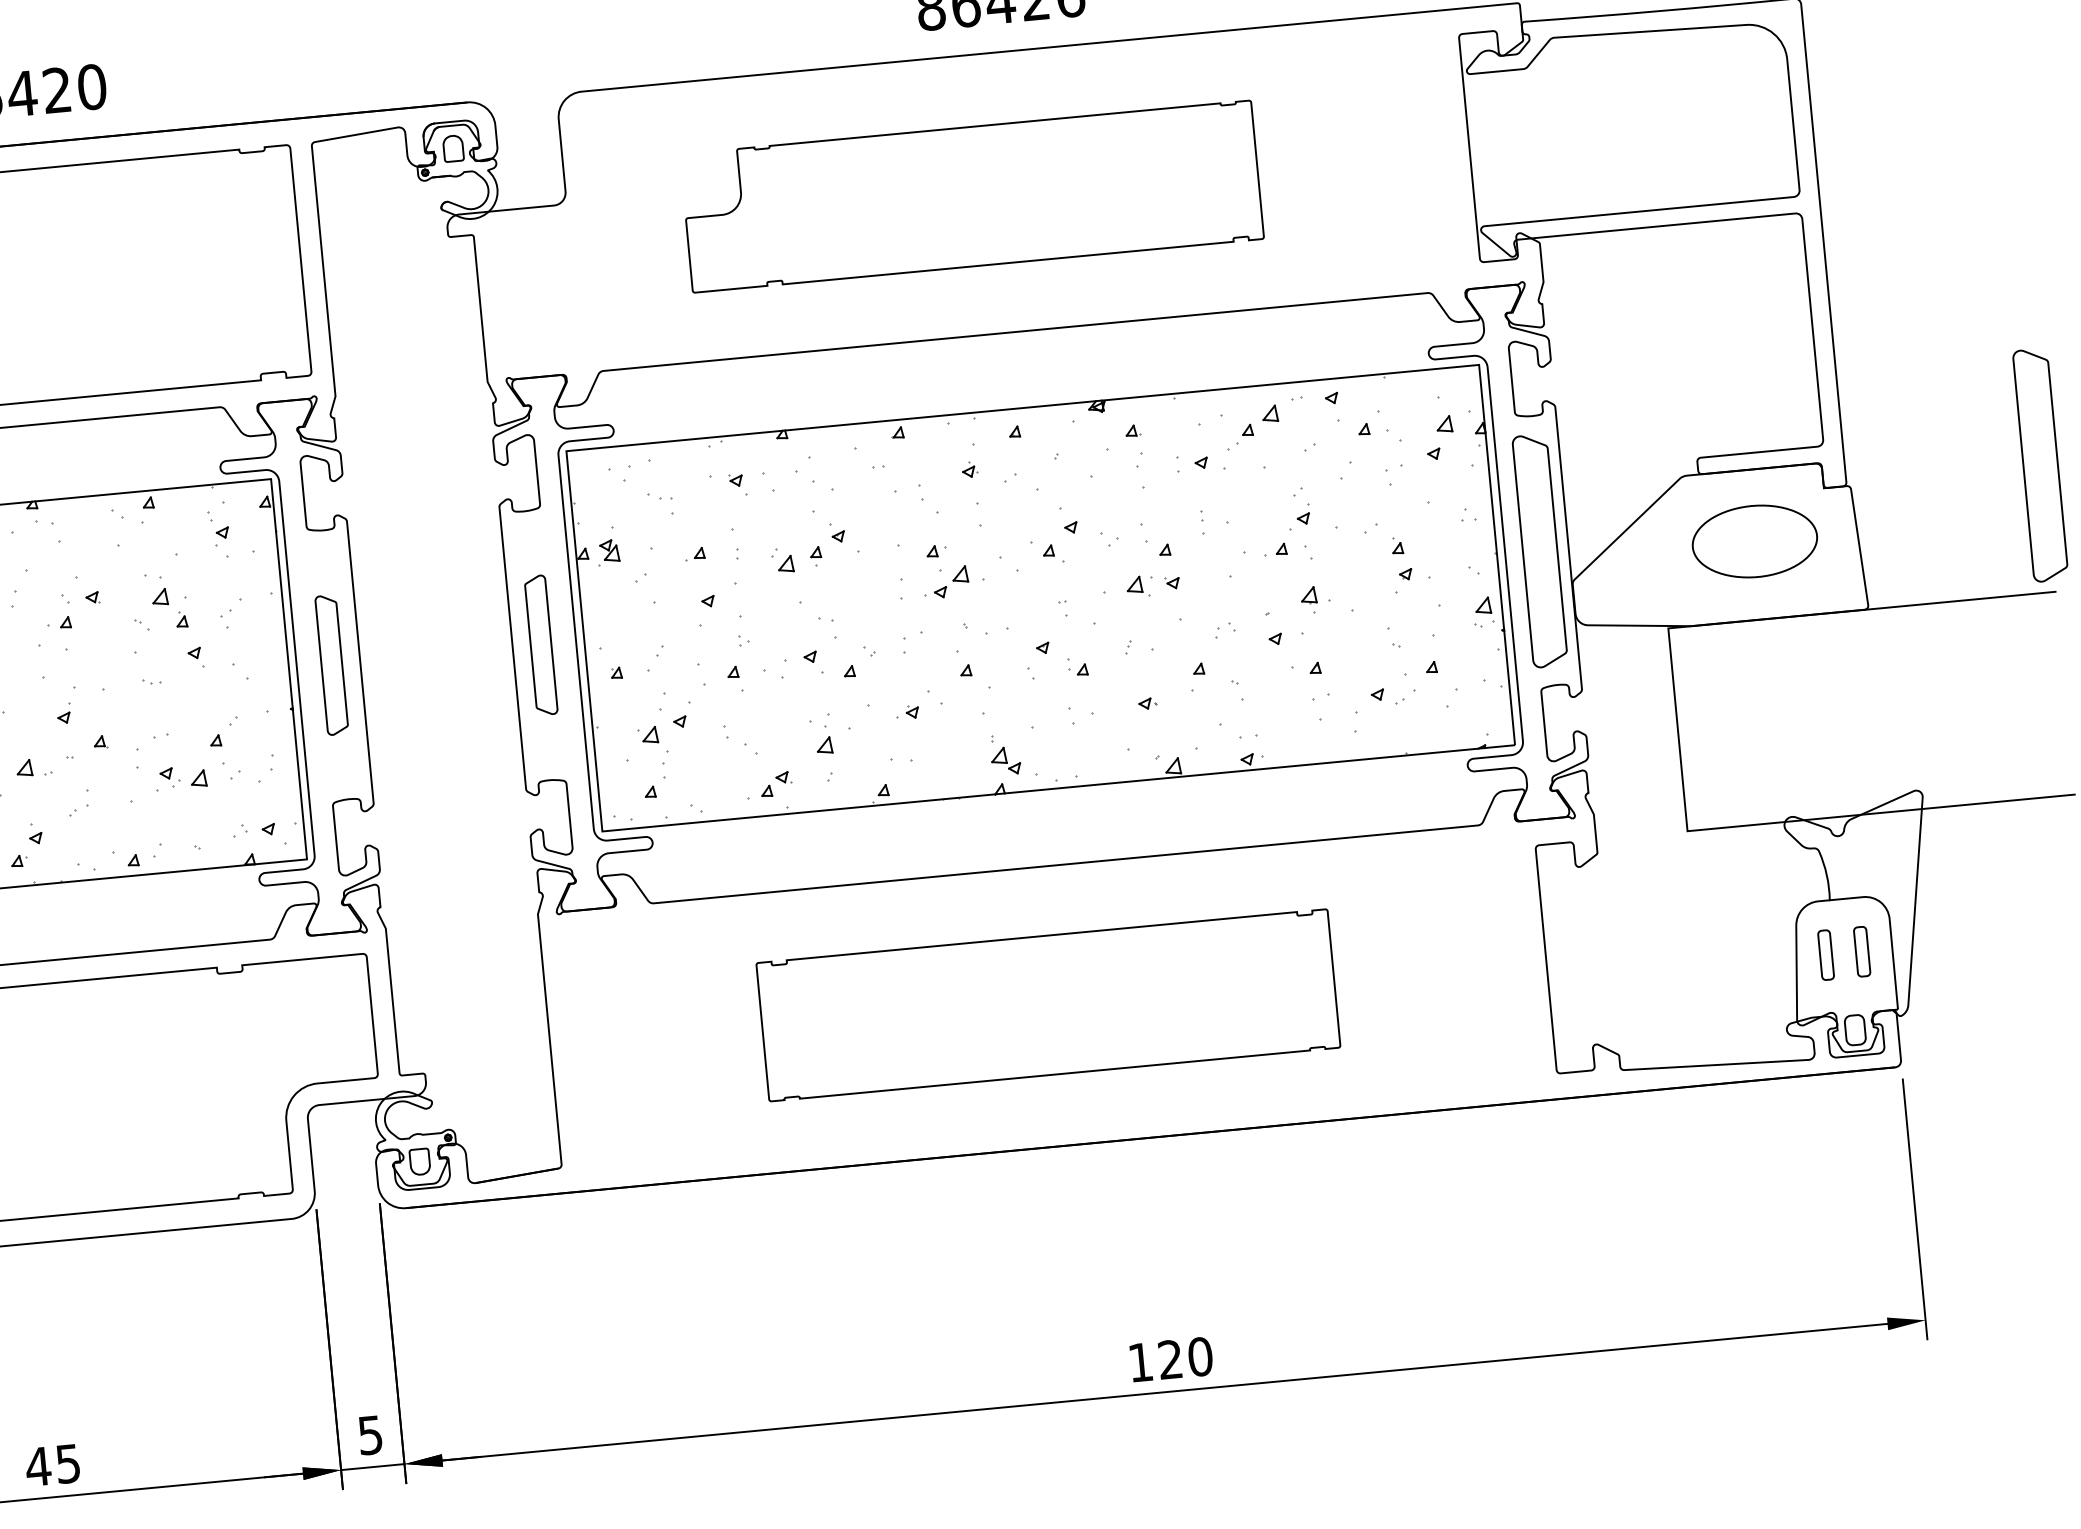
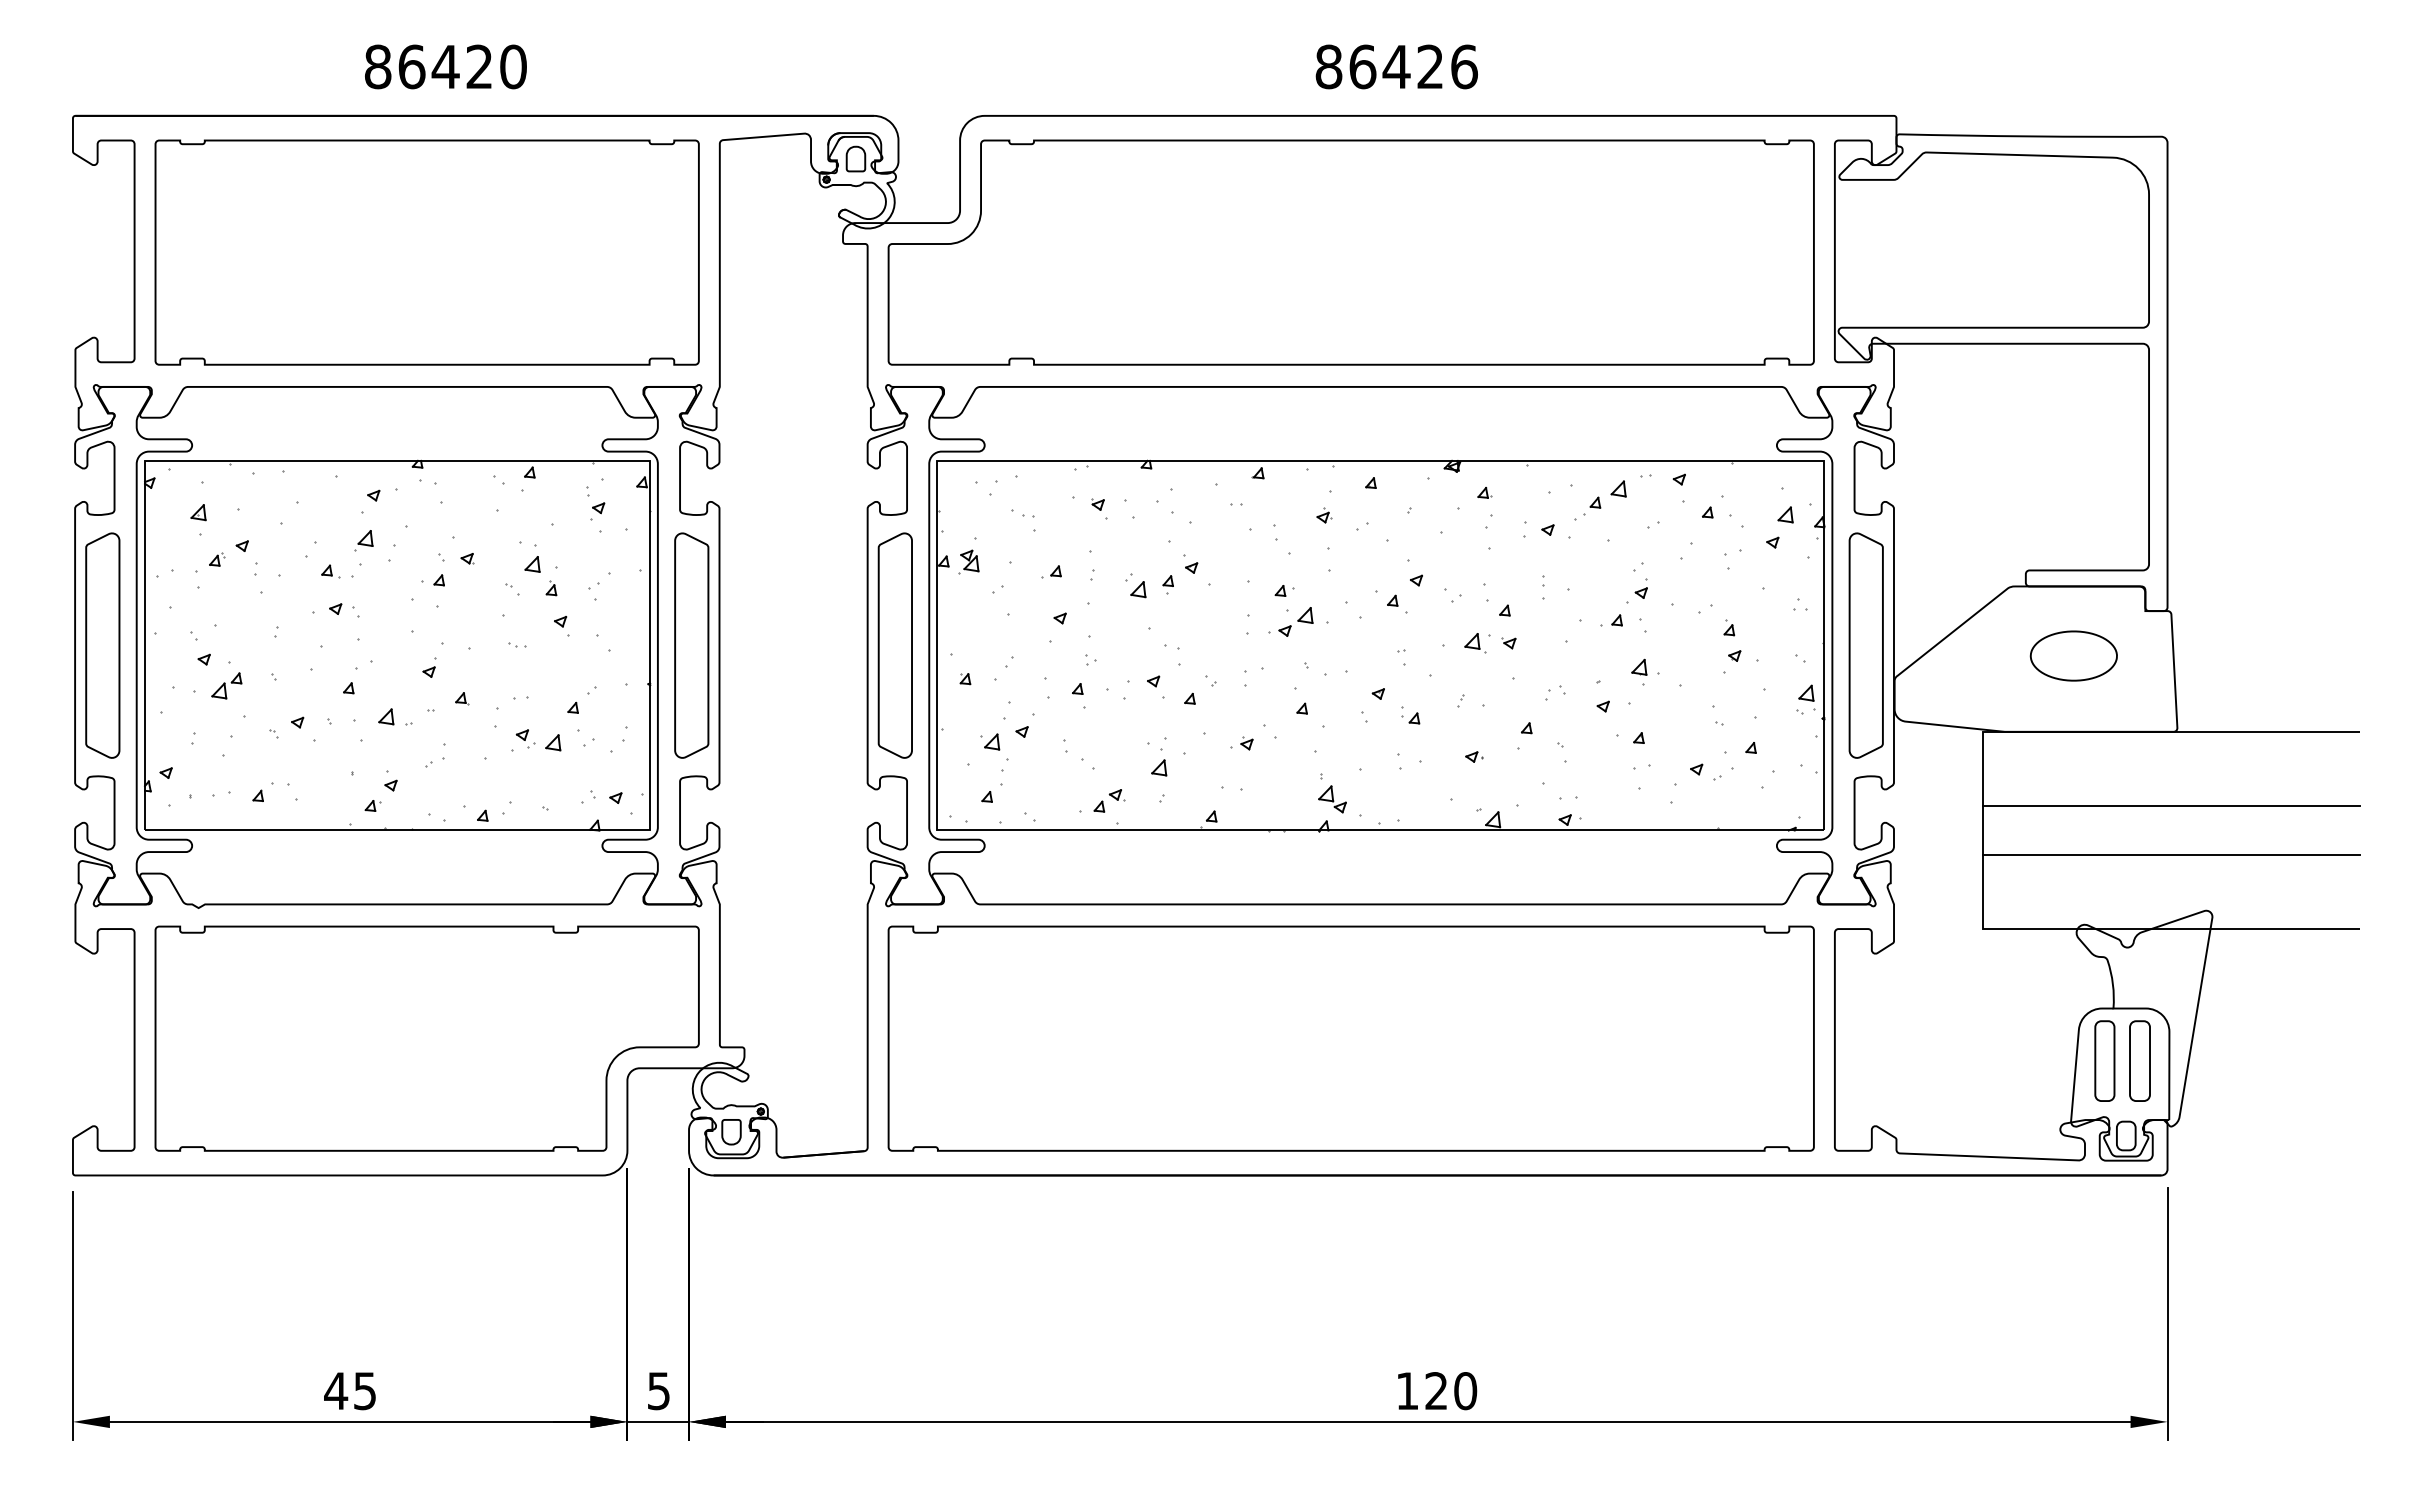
part: (971, 196) -> (1350, 252), size x1.67
part: (2039, 465) -> (2355, 608), removed
part: (1754, 540) -> (2073, 655), size x0.71
part: (540, 645) -> (894, 645), size x1.67
part: (331, 665) -> (691, 645), size x1.67
line: (1869, 685) -> (2171, 805), added
line: (1874, 737) -> (2171, 855), added
part: (1861, 951) -> (2139, 1060), size x1.67
part: (1825, 954) -> (2104, 1060), size x1.67
part: (1047, 1005) -> (1350, 1038), size x1.67

